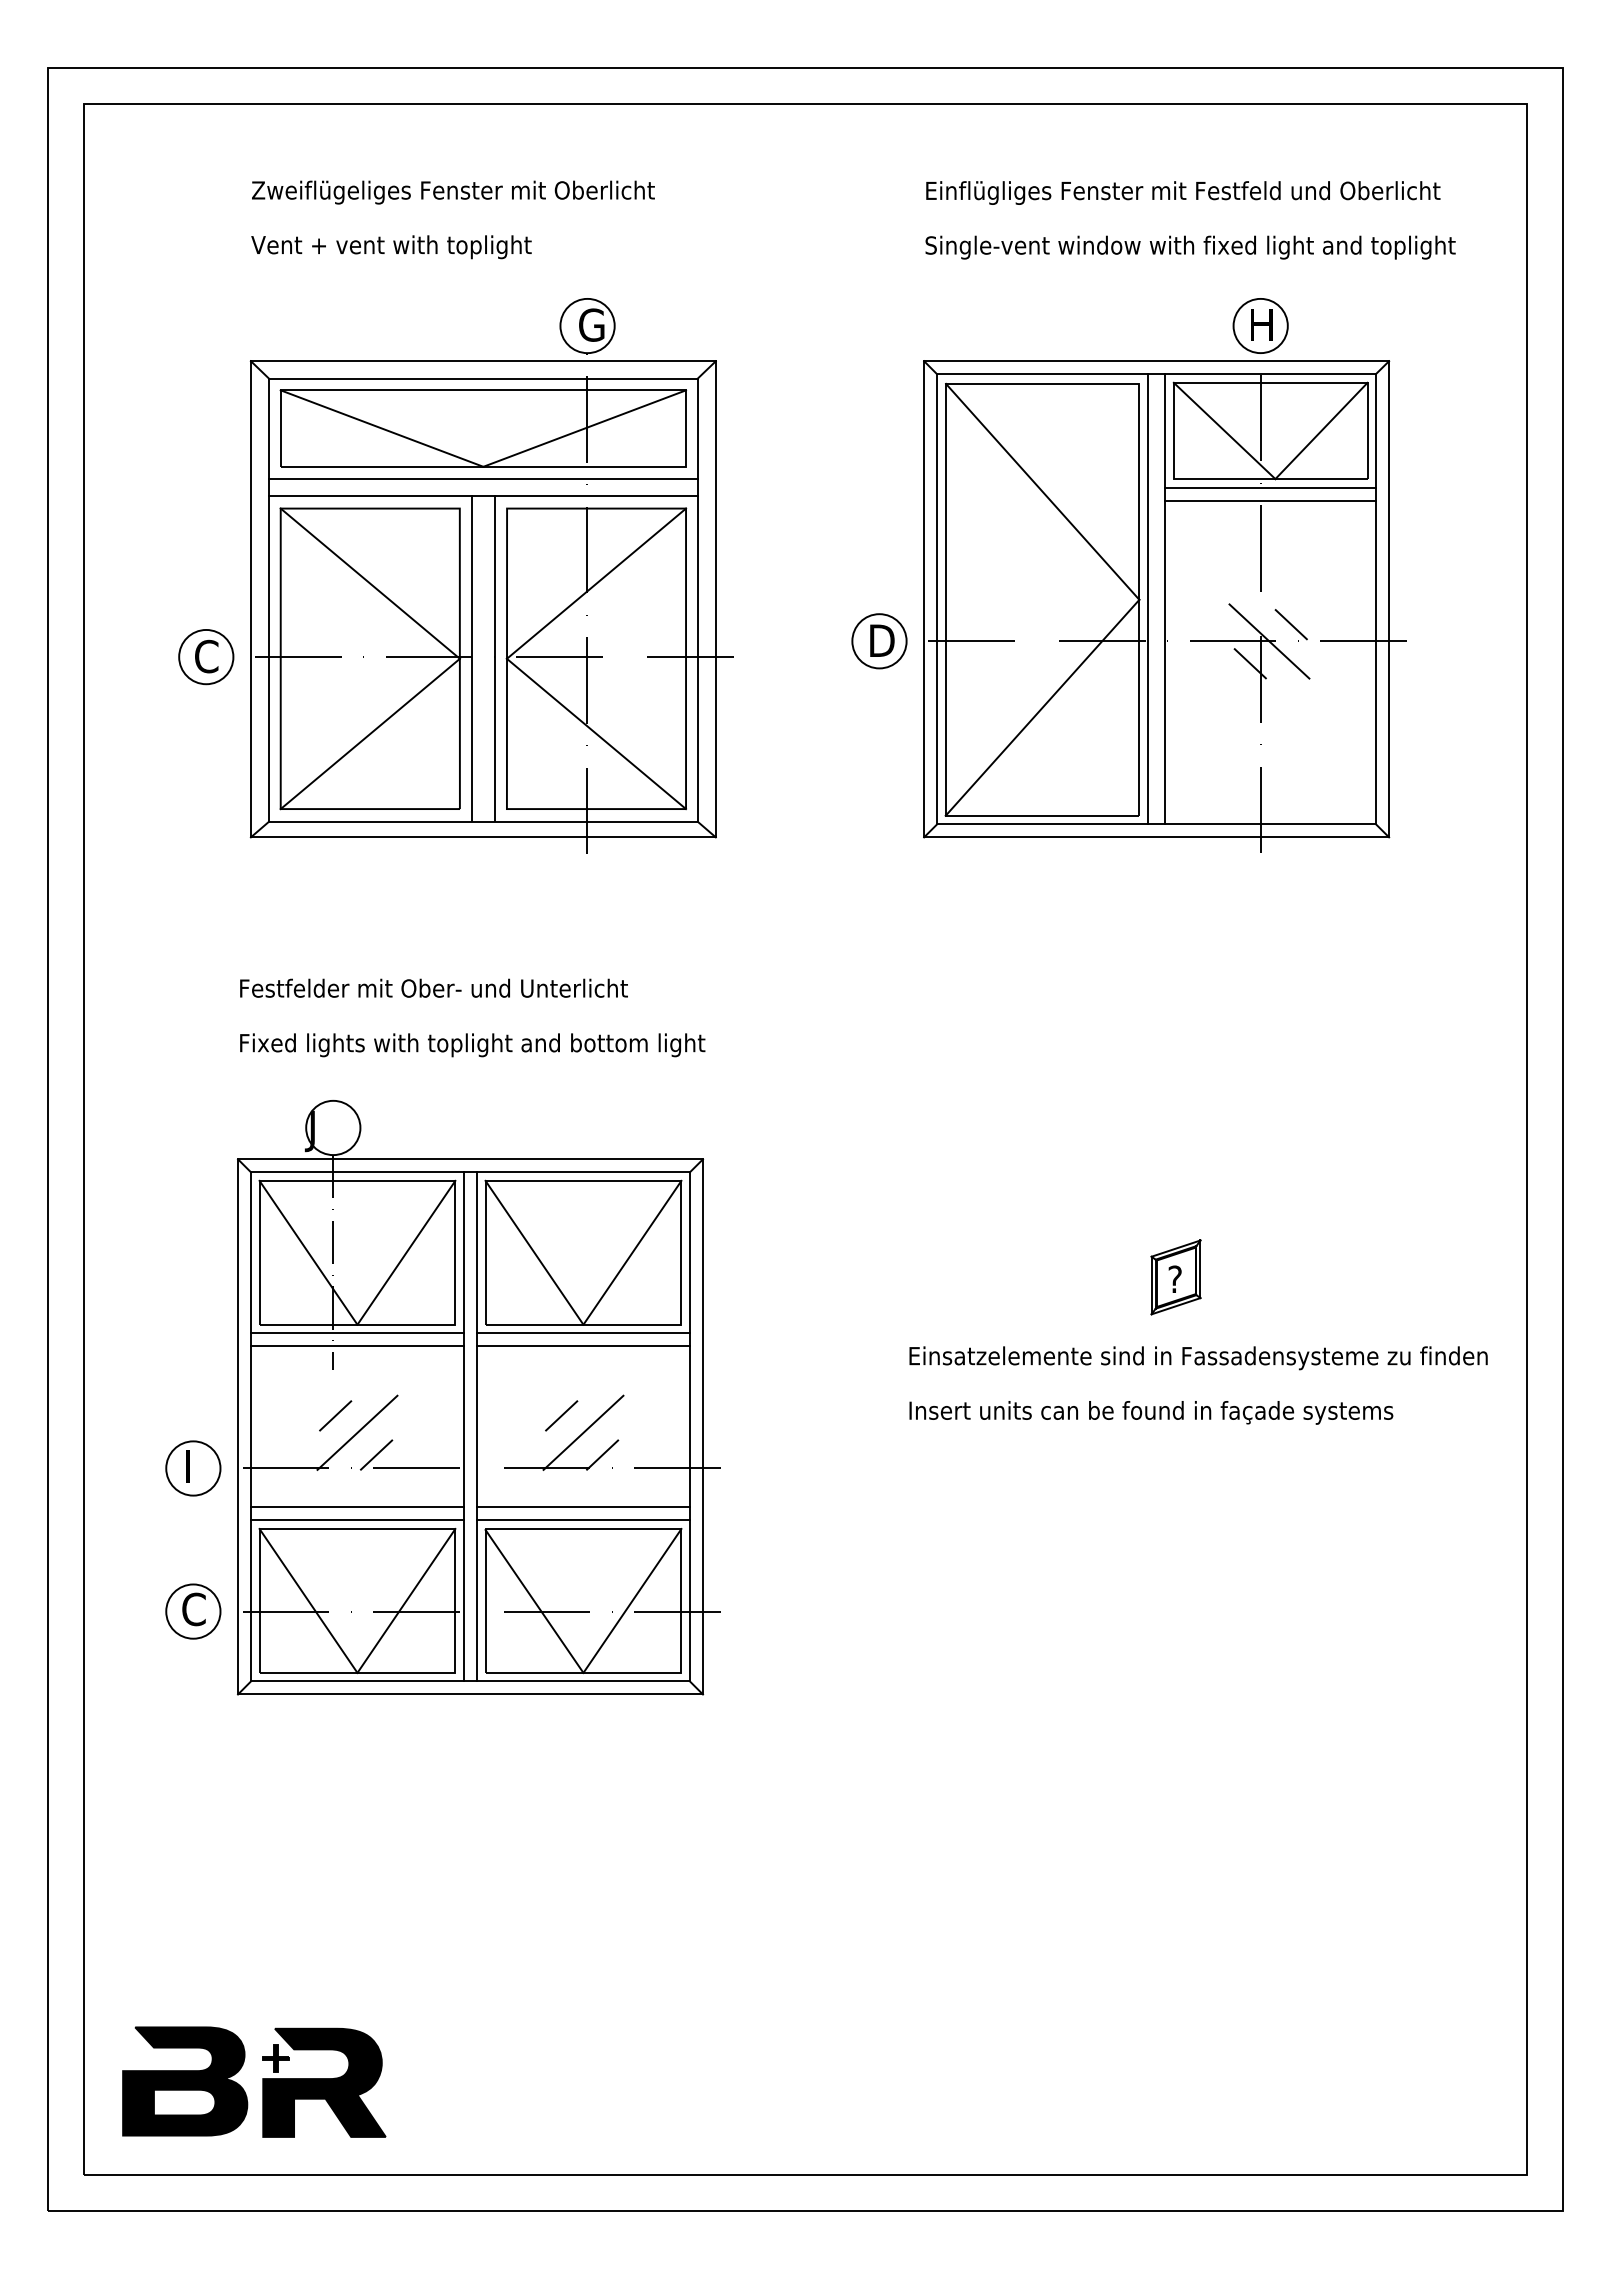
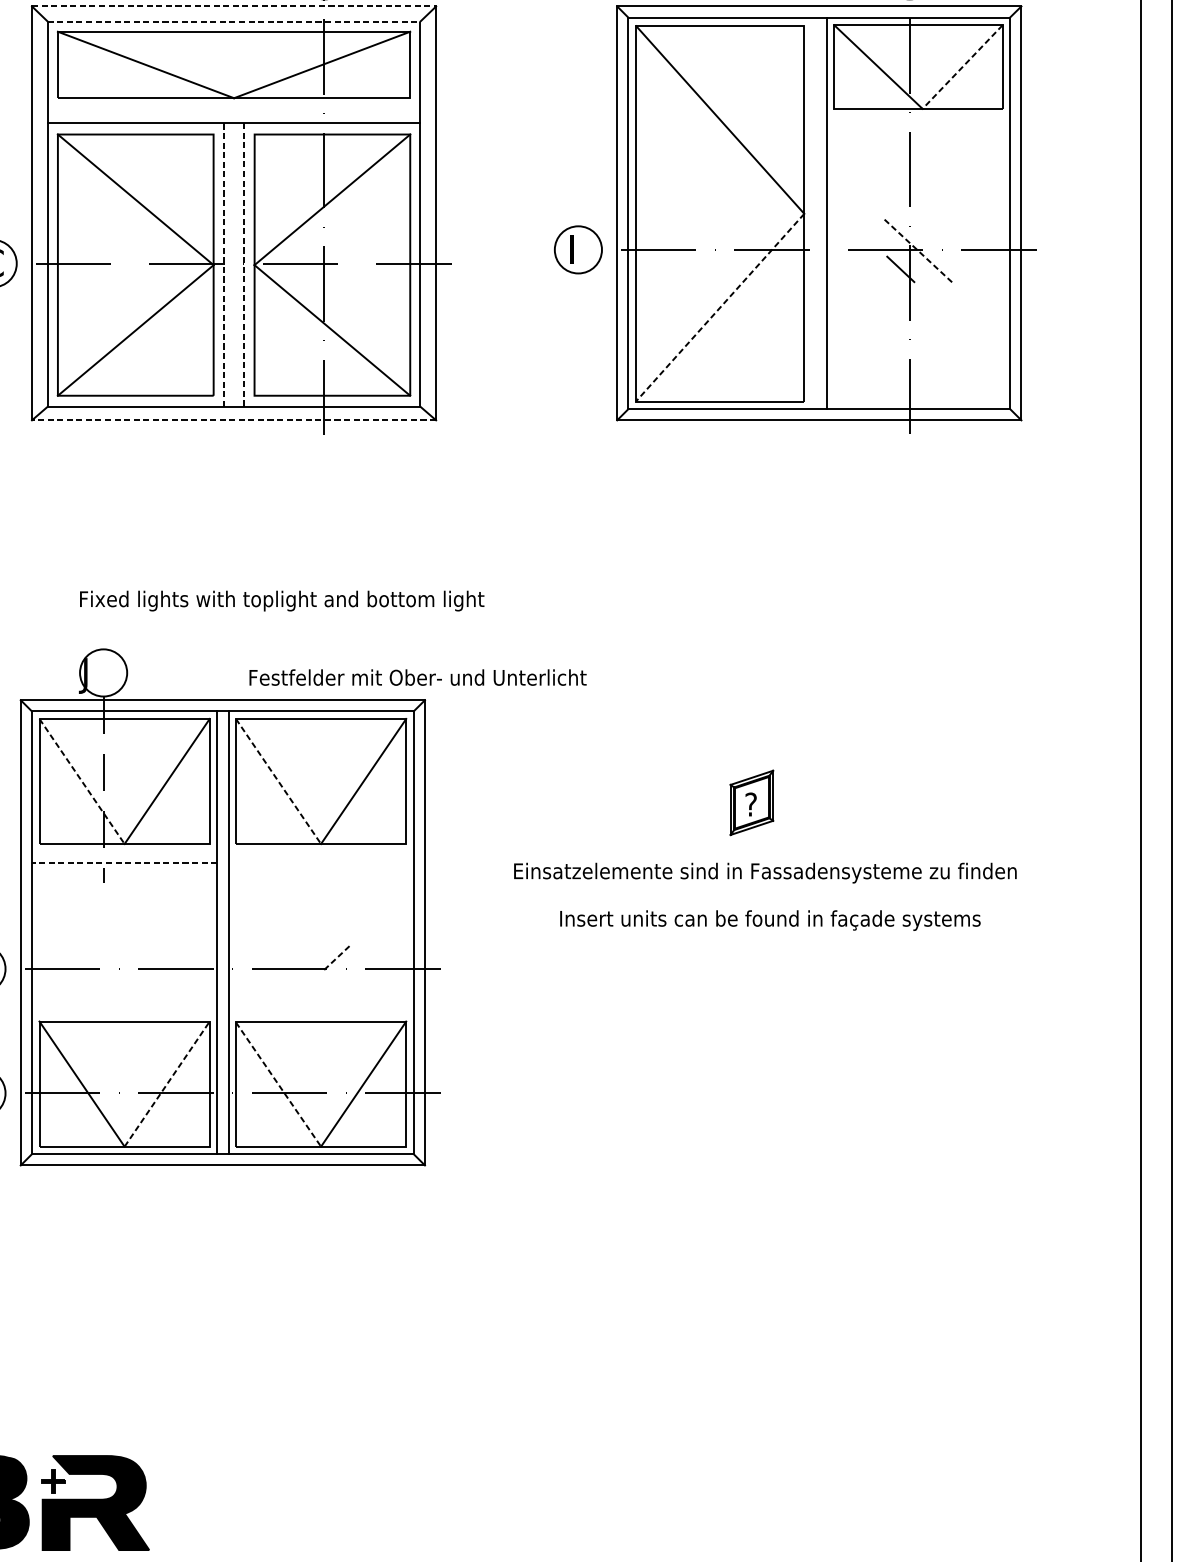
line: (483, 361) -> (234, 6), solid -> dashed
line: (483, 378) -> (234, 21), solid -> dashed
line: (1321, 430) -> (962, 66), solid -> dashed
line: (482, 478) -> (233, 108), removed
line: (1270, 487) -> (918, 116), removed
line: (1270, 500) -> (918, 127), removed
line: (1147, 599) -> (811, 213), removed
line: (1290, 624) -> (935, 235), removed
text: (882, 640) -> (581, 249), D -> I
line: (1269, 641) -> (917, 250), solid -> dashed
line: (471, 658) -> (223, 264), solid -> dashed
line: (495, 658) -> (244, 264), solid -> dashed
line: (1042, 708) -> (720, 308), solid -> dashed
line: (482, 837) -> (233, 420), solid -> dashed
text: (433, 987) -> (417, 676), moved
text: (472, 1045) -> (281, 601), moved
line: (308, 1252) -> (82, 781), solid -> dashed
line: (534, 1252) -> (278, 781), solid -> dashed
part: (1175, 1277) -> (751, 802), moved
line: (357, 1333) -> (124, 851), removed
line: (583, 1333) -> (321, 851), removed
line: (357, 1346) -> (124, 862), solid -> dashed
line: (583, 1346) -> (321, 862), removed
text: (1198, 1358) -> (765, 873), moved
text: (1151, 1412) -> (770, 920), moved
line: (335, 1415) -> (105, 922), removed
line: (561, 1415) -> (301, 922), removed
line: (357, 1432) -> (124, 937), removed
line: (583, 1432) -> (321, 937), removed
line: (376, 1454) -> (141, 956), removed
line: (602, 1454) -> (337, 956), solid -> dashed
line: (357, 1507) -> (124, 1002), removed
line: (583, 1507) -> (321, 1002), removed
line: (357, 1520) -> (124, 1014), removed
line: (583, 1520) -> (321, 1014), removed
line: (406, 1600) -> (167, 1083), solid -> dashed
line: (534, 1601) -> (278, 1084), solid -> dashed

